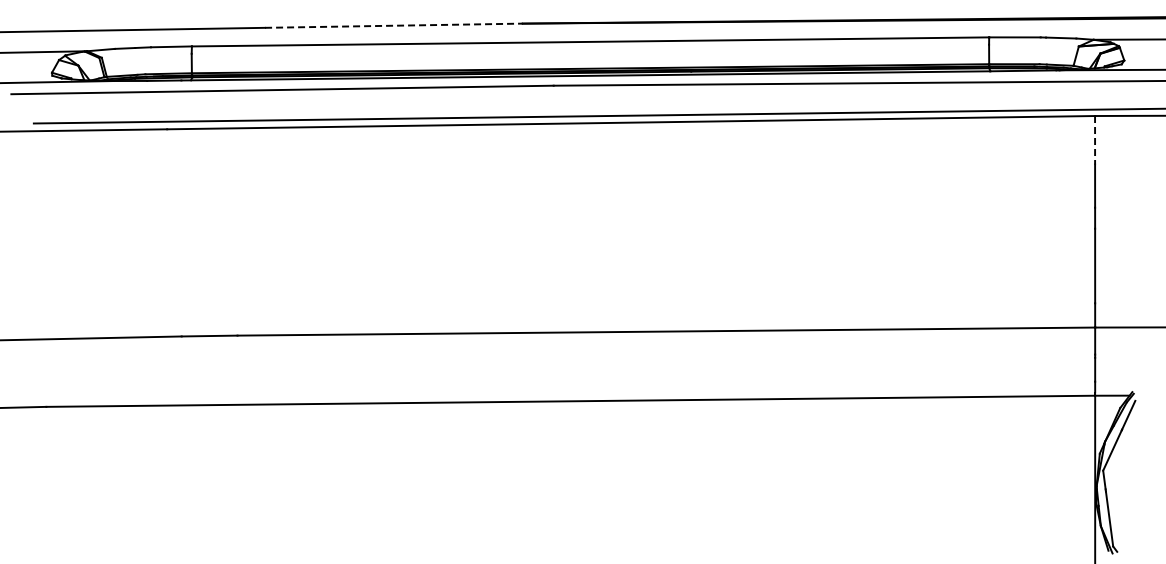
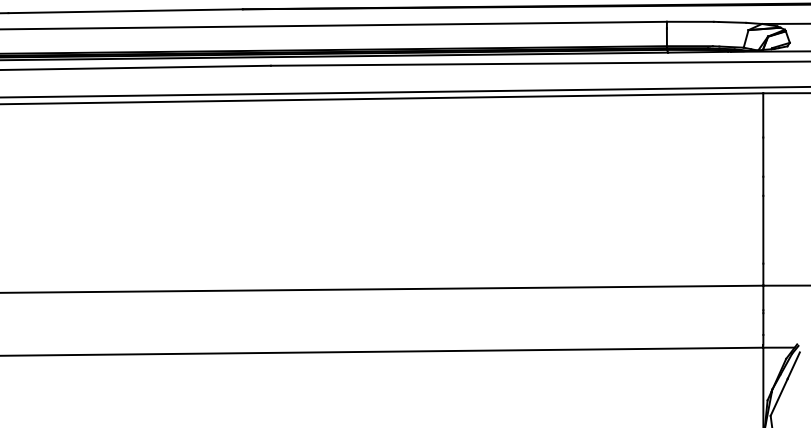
line: (393, 25) -> (125, 11), dashed -> solid
line: (1095, 140) -> (763, 115), dashed -> solid

